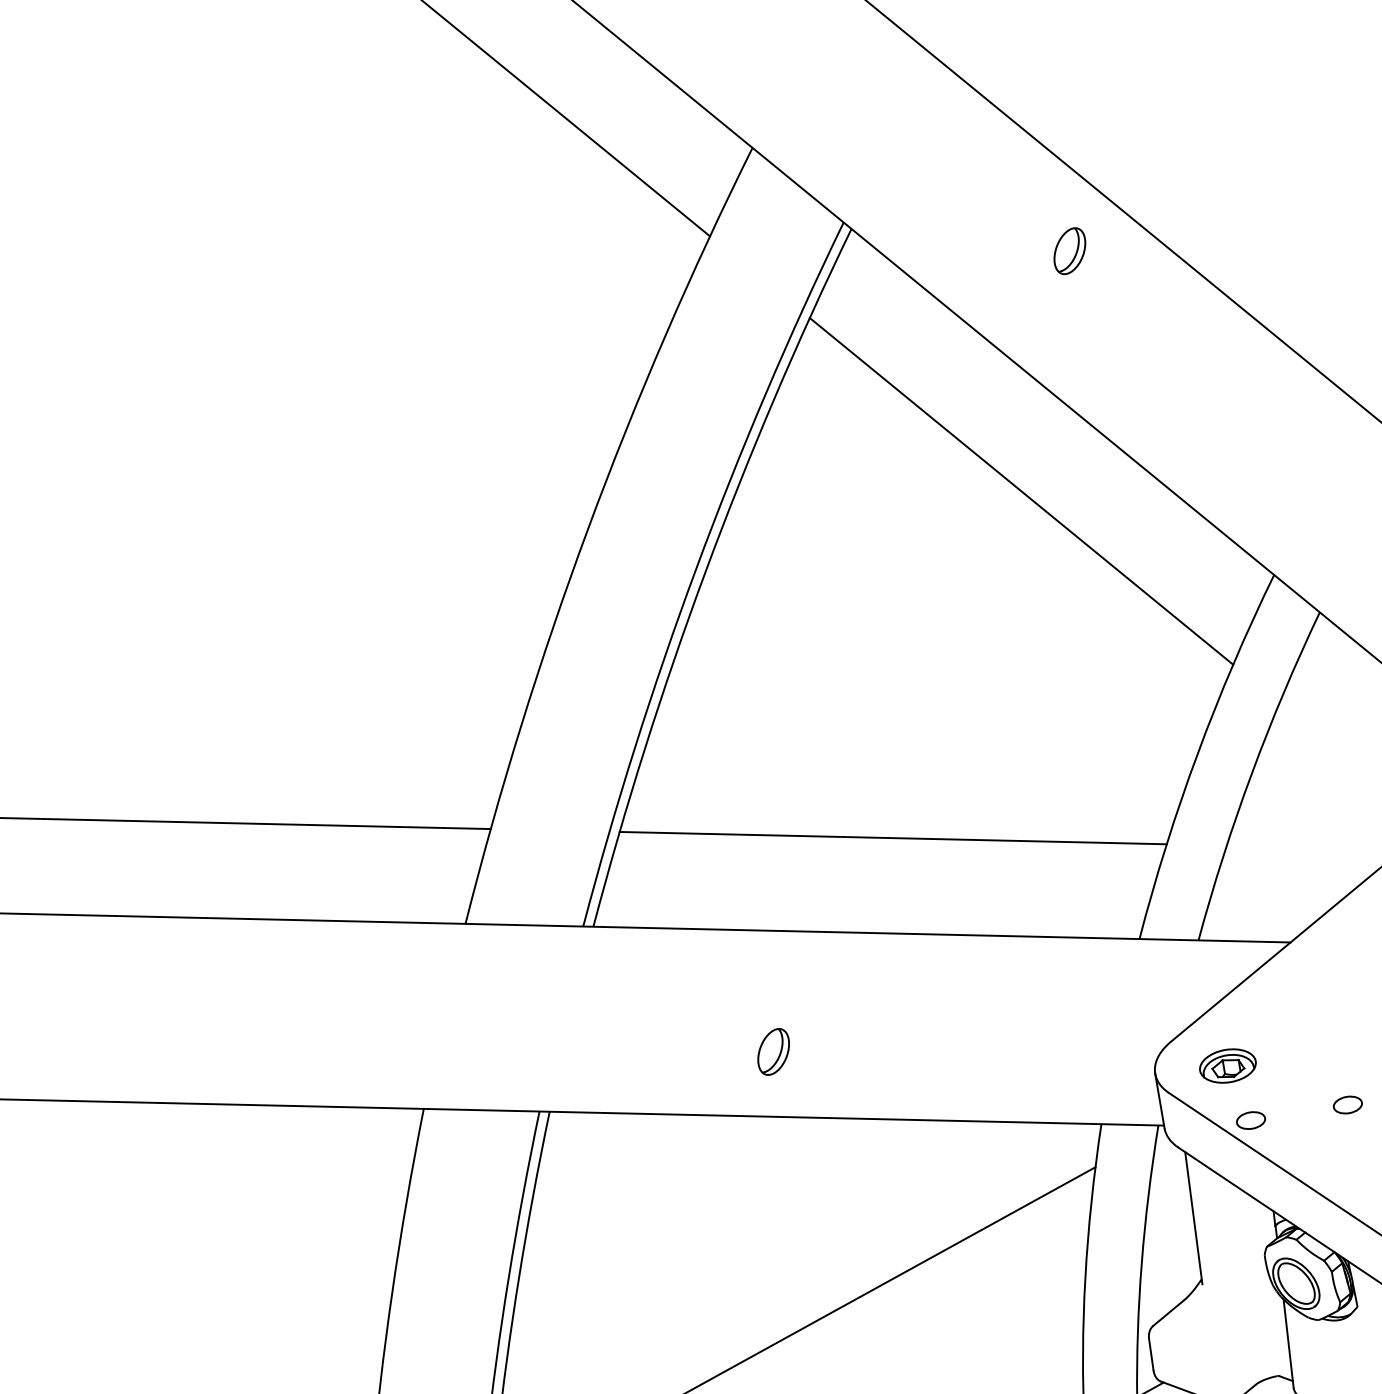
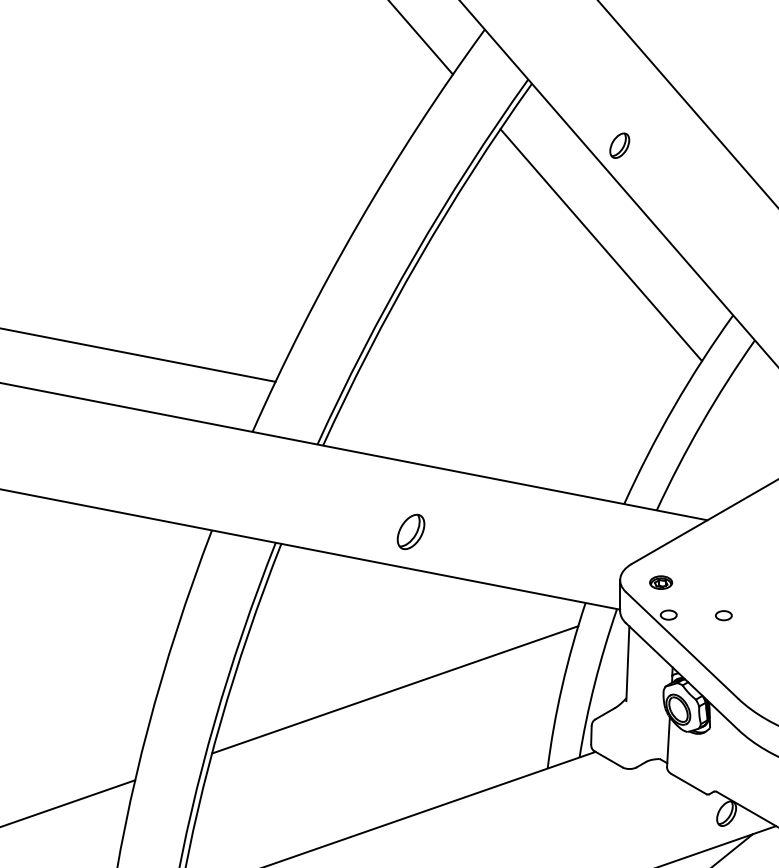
part: (1069, 250) -> (619, 145), moved
line: (893, 837) -> (497, 424), removed
part: (772, 1051) -> (410, 531), size x1.4
part: (1226, 1065) -> (660, 582), size x0.7

